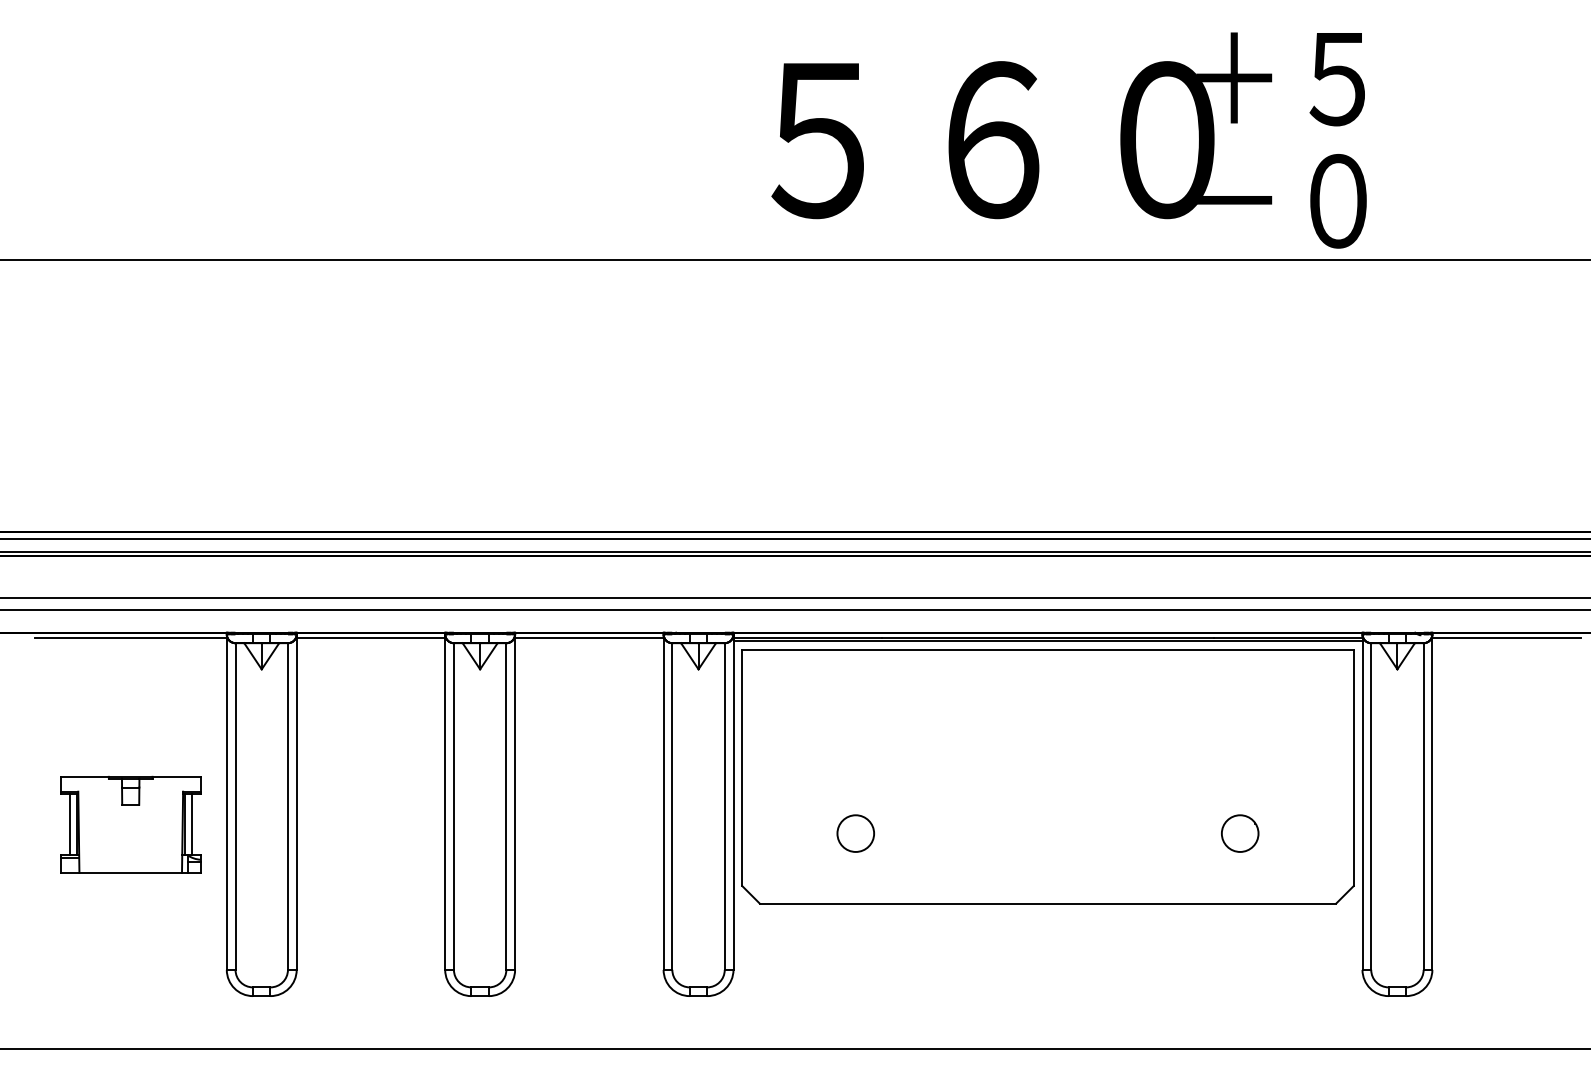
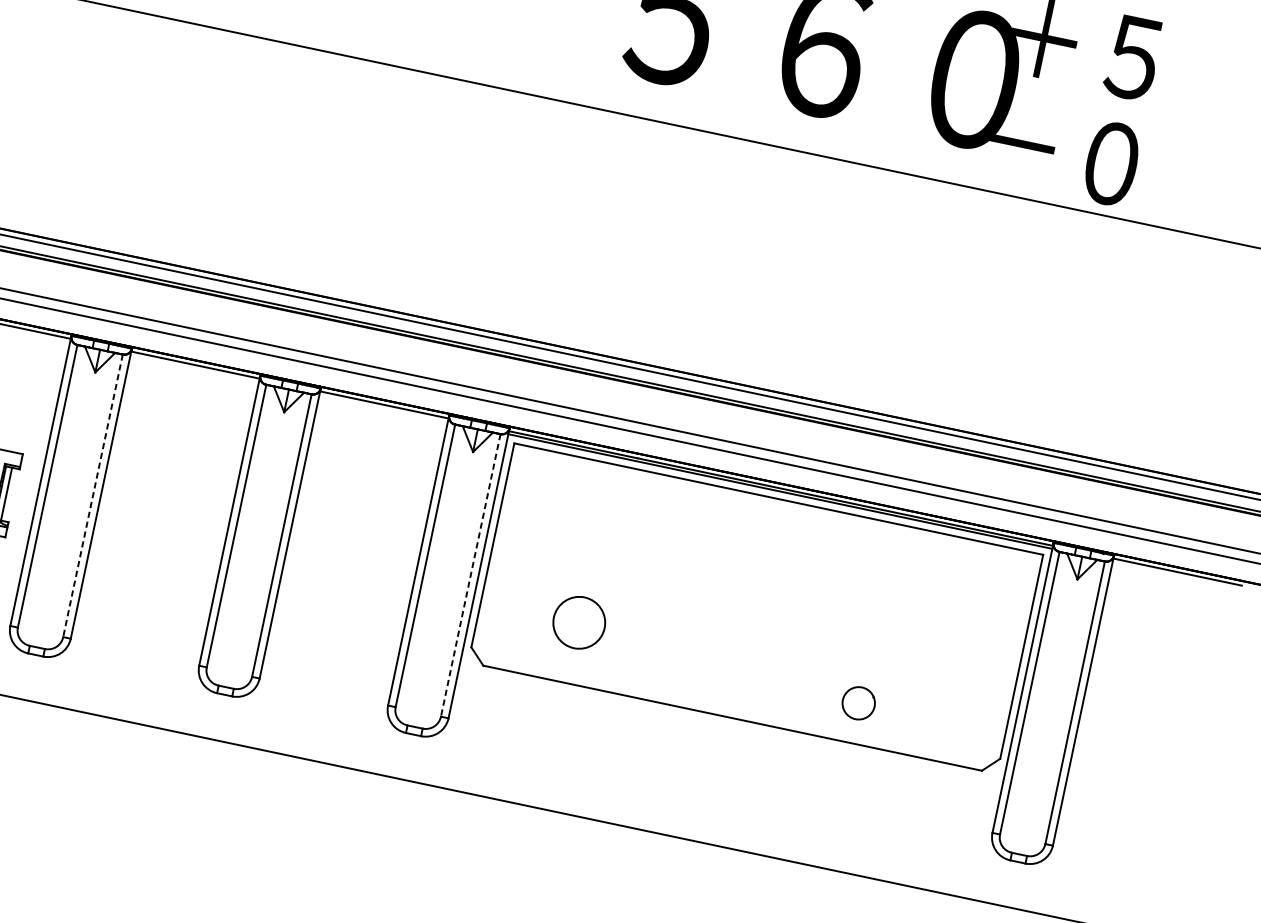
line: (287, 807) -> (92, 496), solid -> dashed
line: (724, 807) -> (470, 576), solid -> dashed
circle: (855, 833) -> (578, 622), size x1.6
circle: (1240, 833) -> (859, 703), moved

